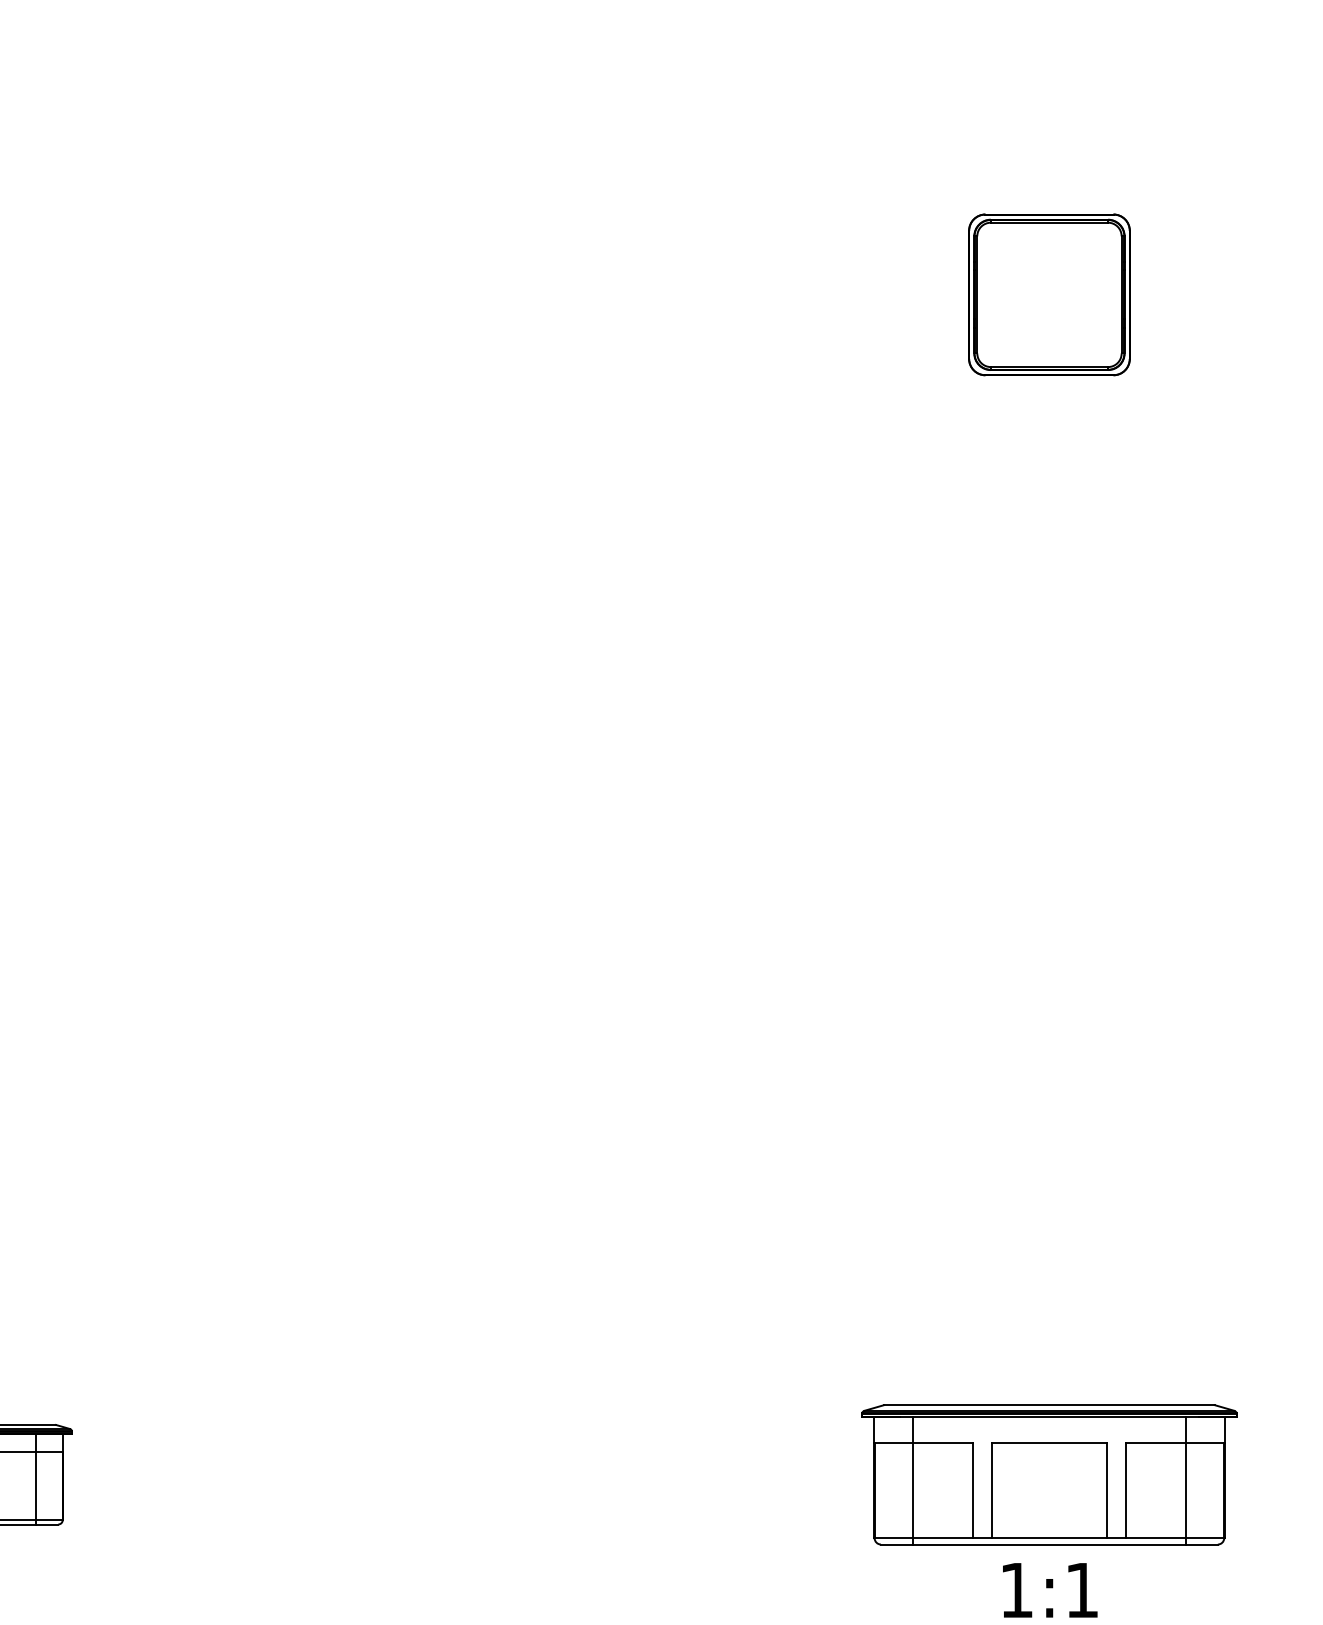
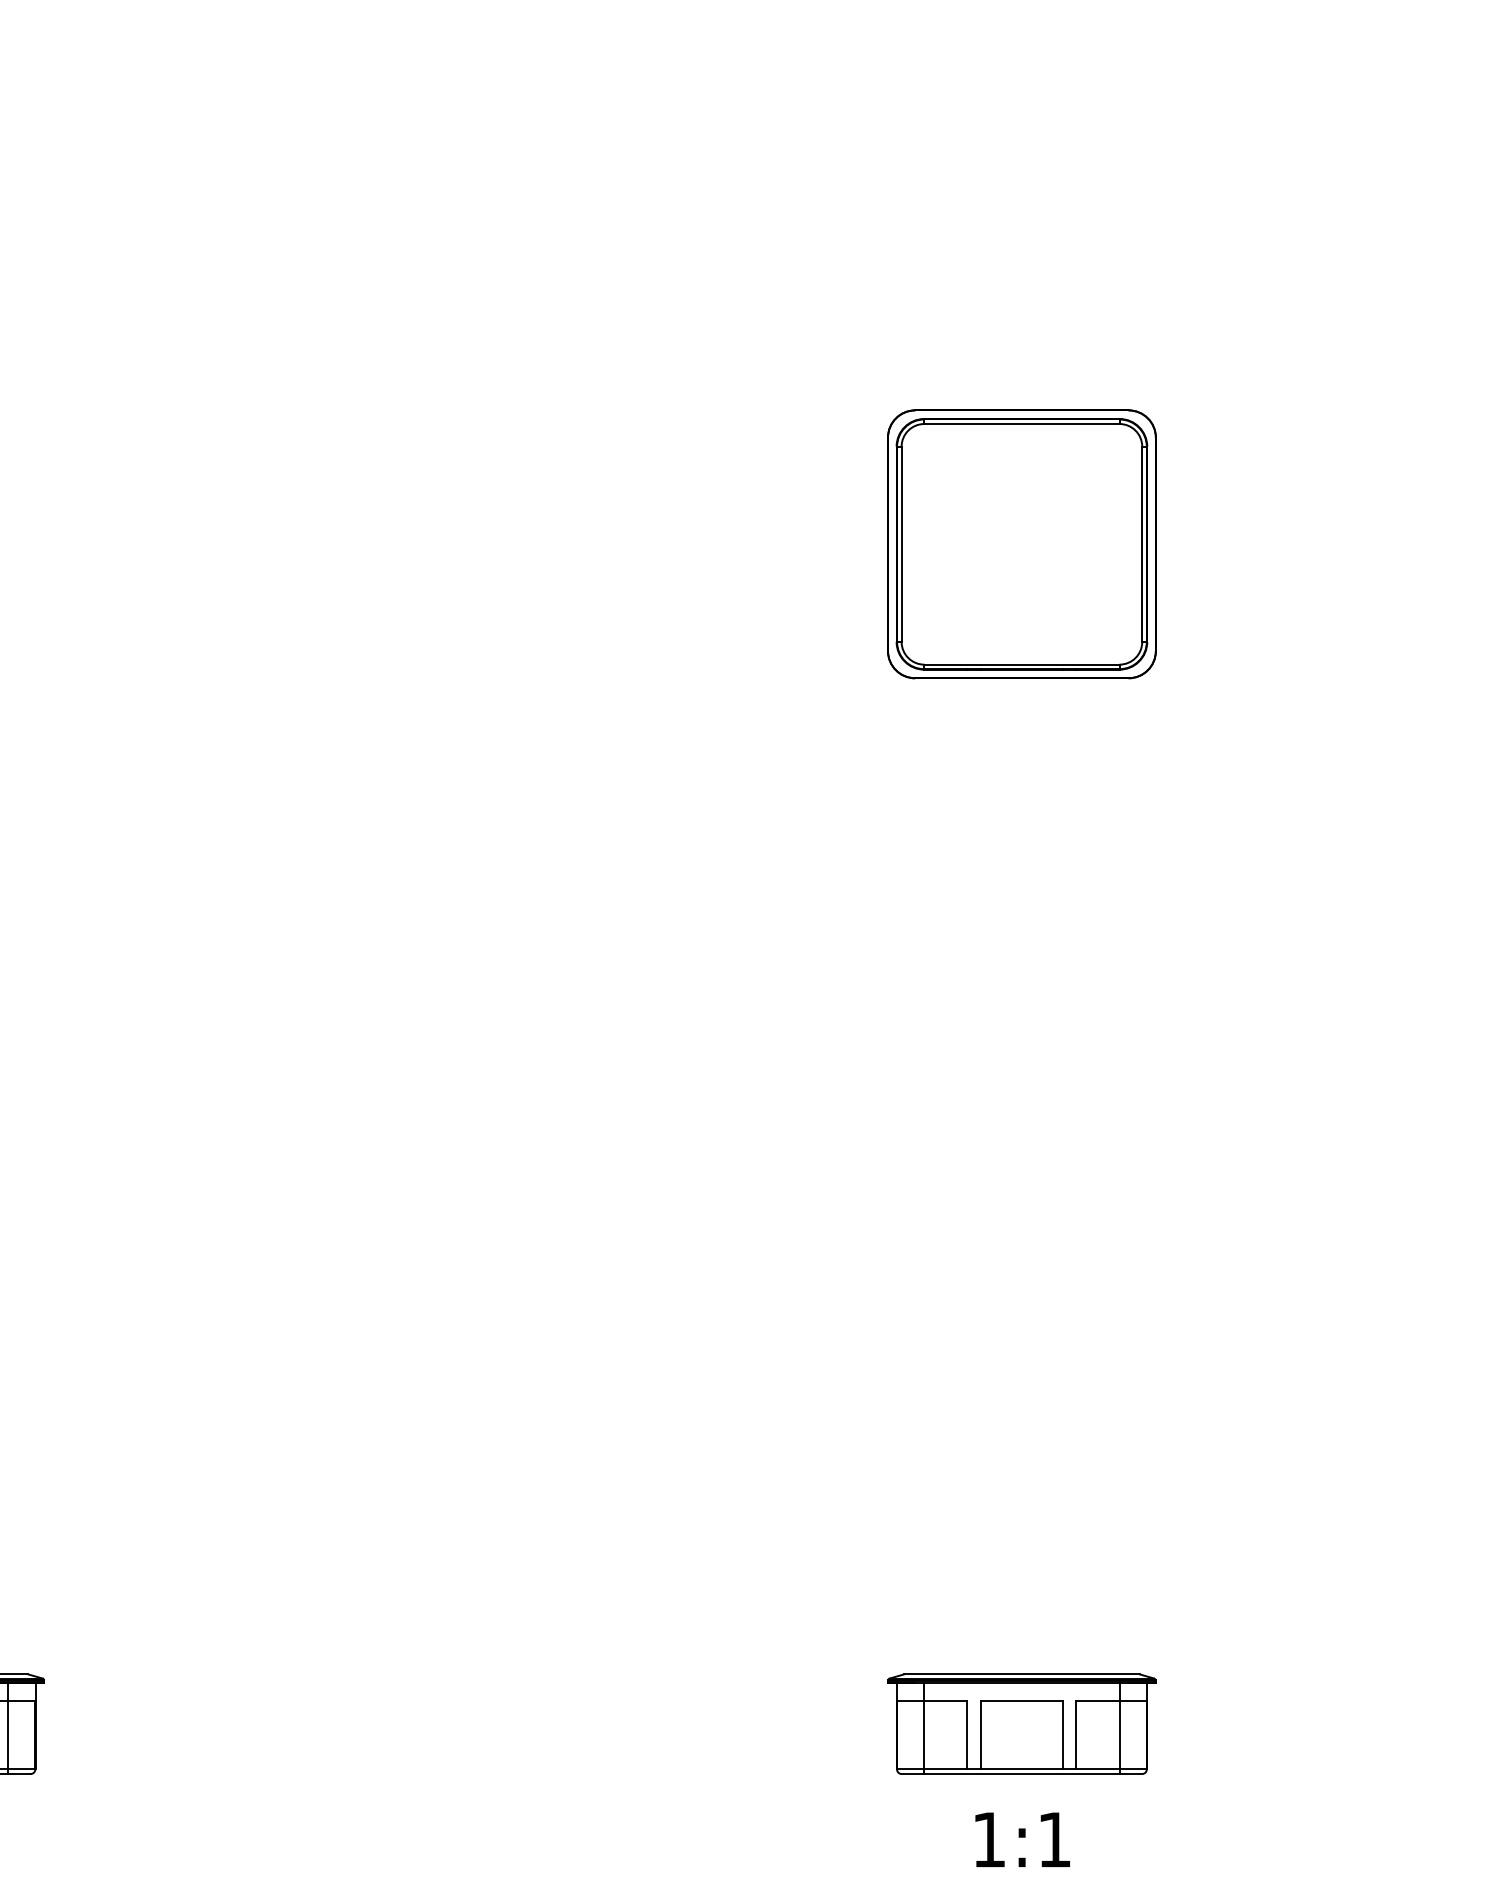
part: (1049, 295) -> (1021, 544), size x1.67
part: (1049, 1474) -> (1021, 1723), size x0.71

